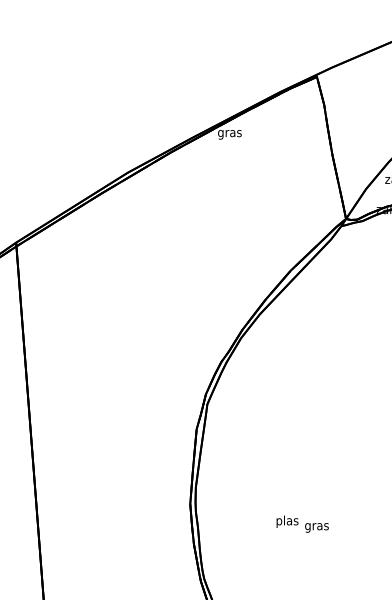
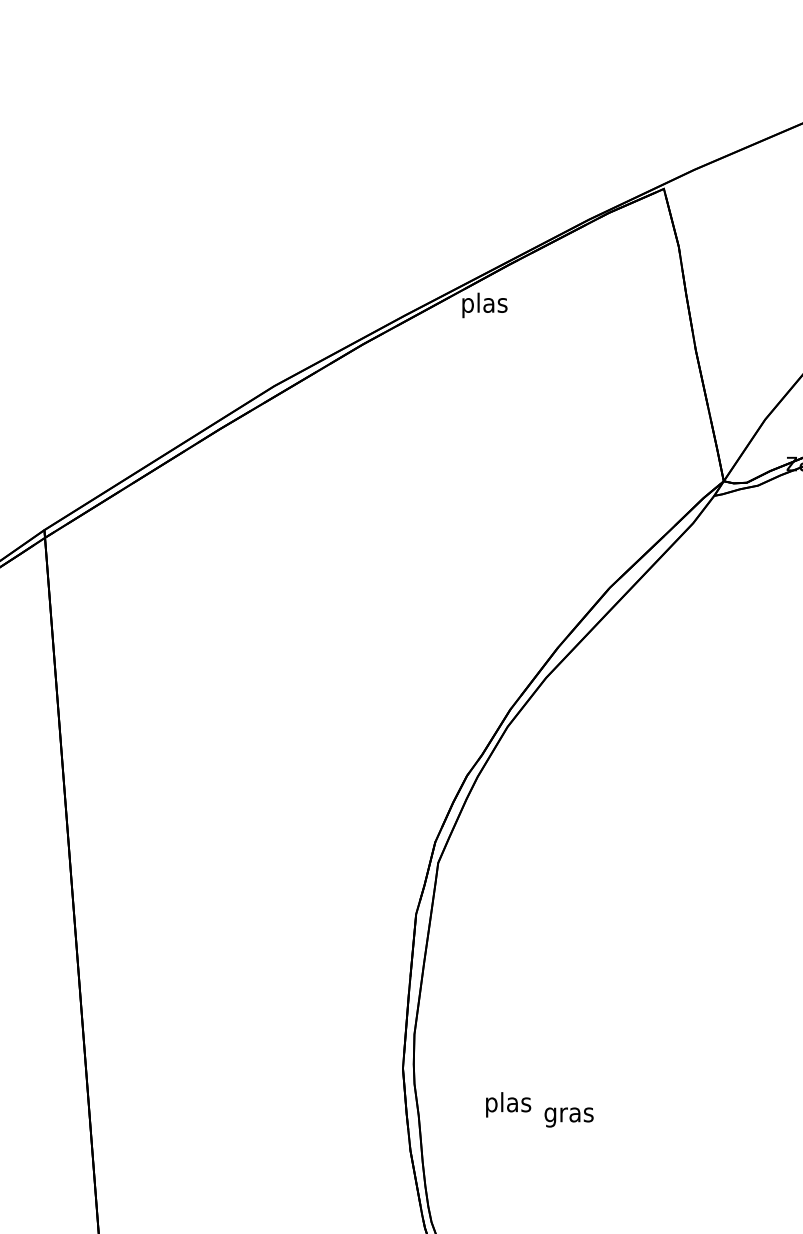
text: (229, 133) -> (483, 305), gras -> plas
text: (302, 523) -> (539, 1108), moved

